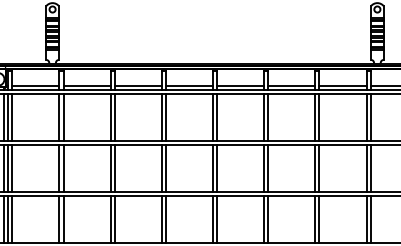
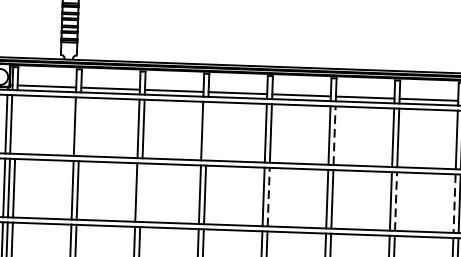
line: (12, 116) -> (16, 123), removed
line: (63, 116) -> (79, 125), removed
line: (165, 116) -> (206, 130), removed
line: (268, 117) -> (334, 136), solid -> dashed
line: (114, 167) -> (141, 191), removed
line: (217, 168) -> (269, 197), solid -> dashed
line: (319, 168) -> (396, 201), solid -> dashed
line: (366, 168) -> (454, 203), solid -> dashed

